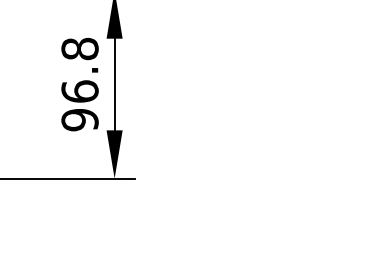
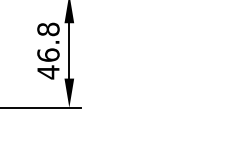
text: (80, 120) -> (48, 72), 96.8 -> 46.8

